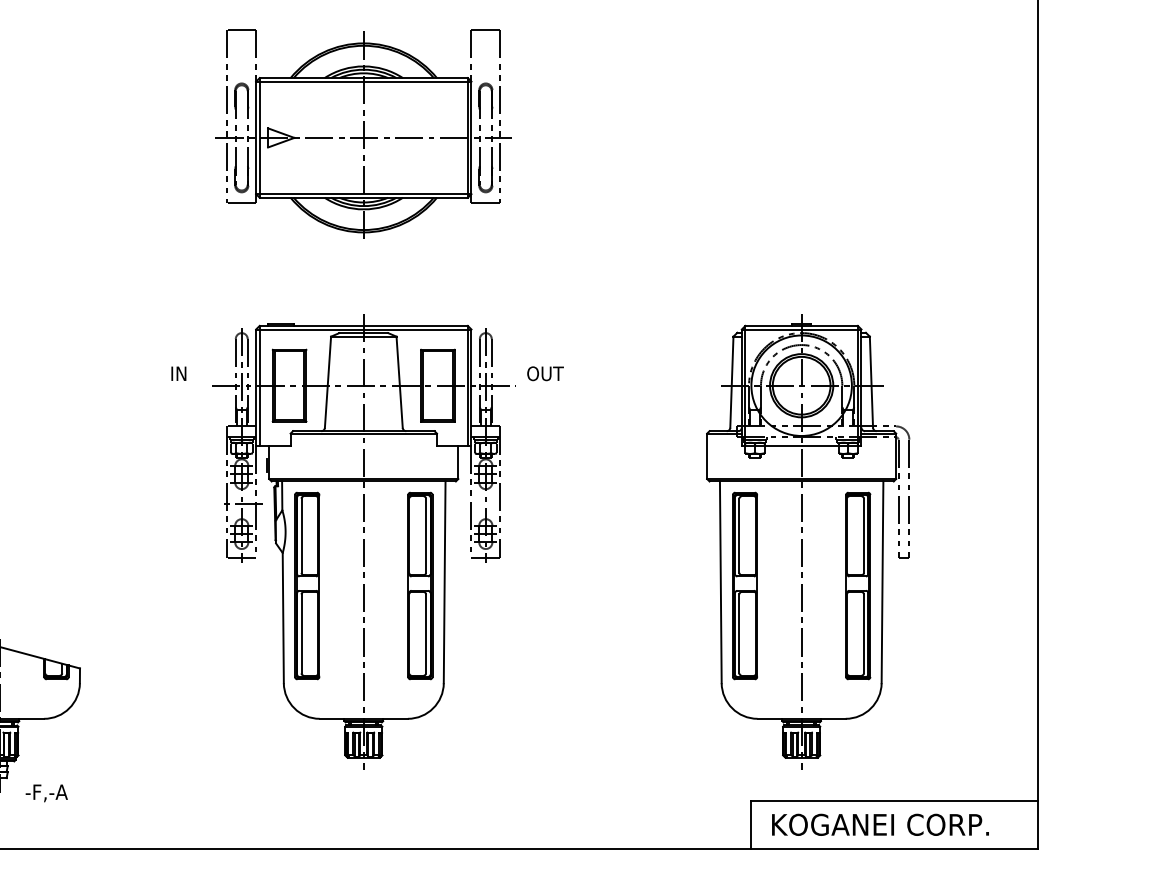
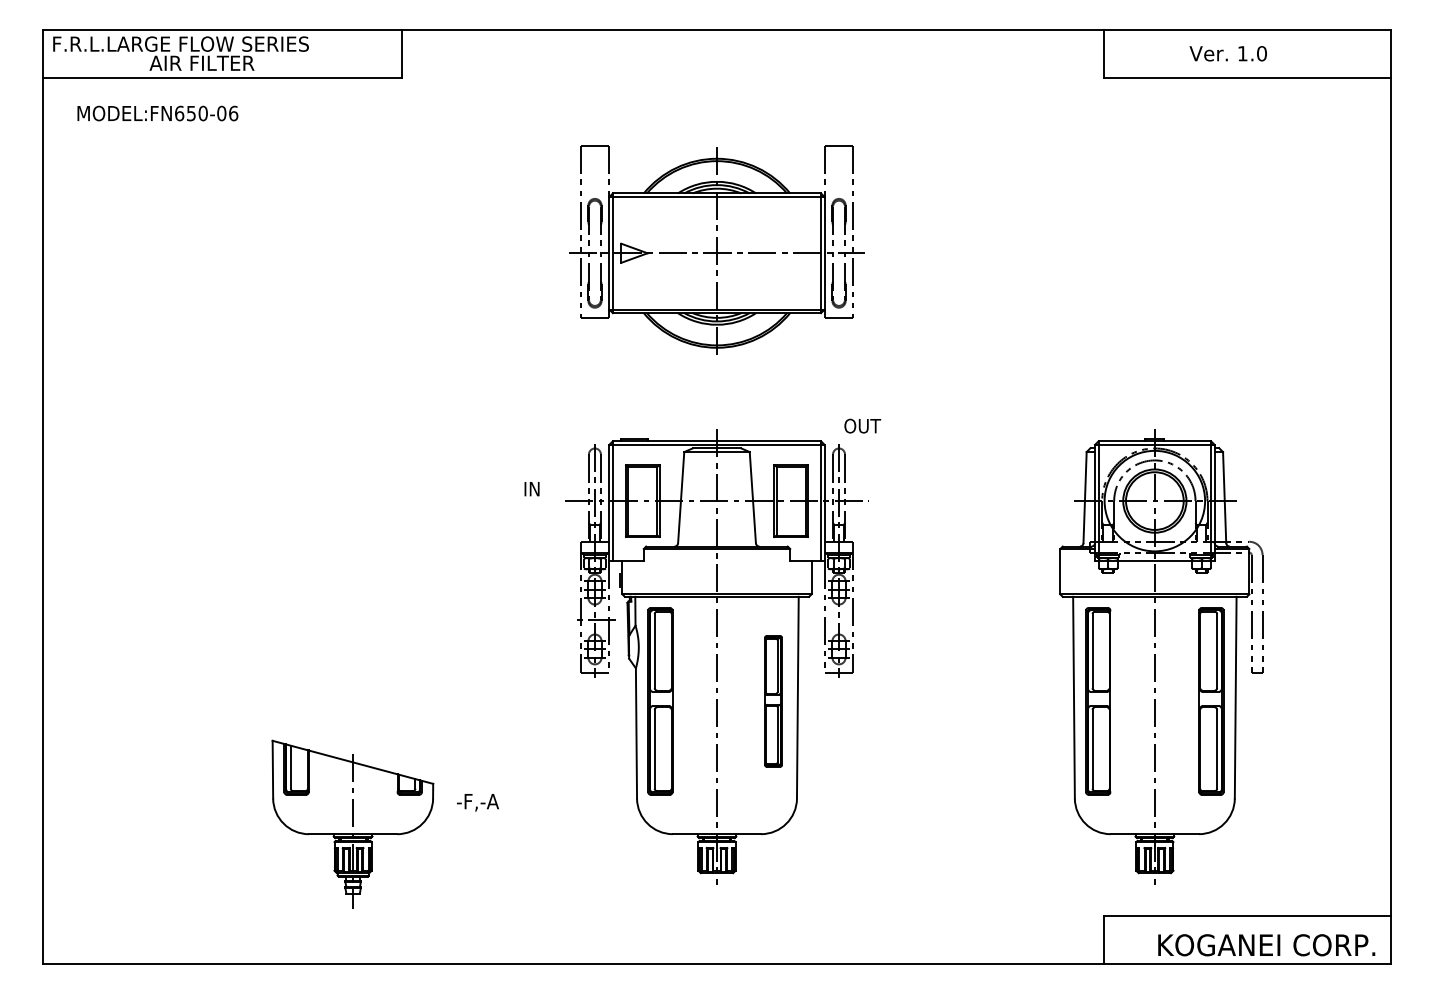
text: (545, 373) -> (862, 425), moved
part: (420, 586) -> (773, 701), size x0.7
text: (46, 793) -> (477, 802), moved
text: (880, 825) -> (1266, 945), moved

